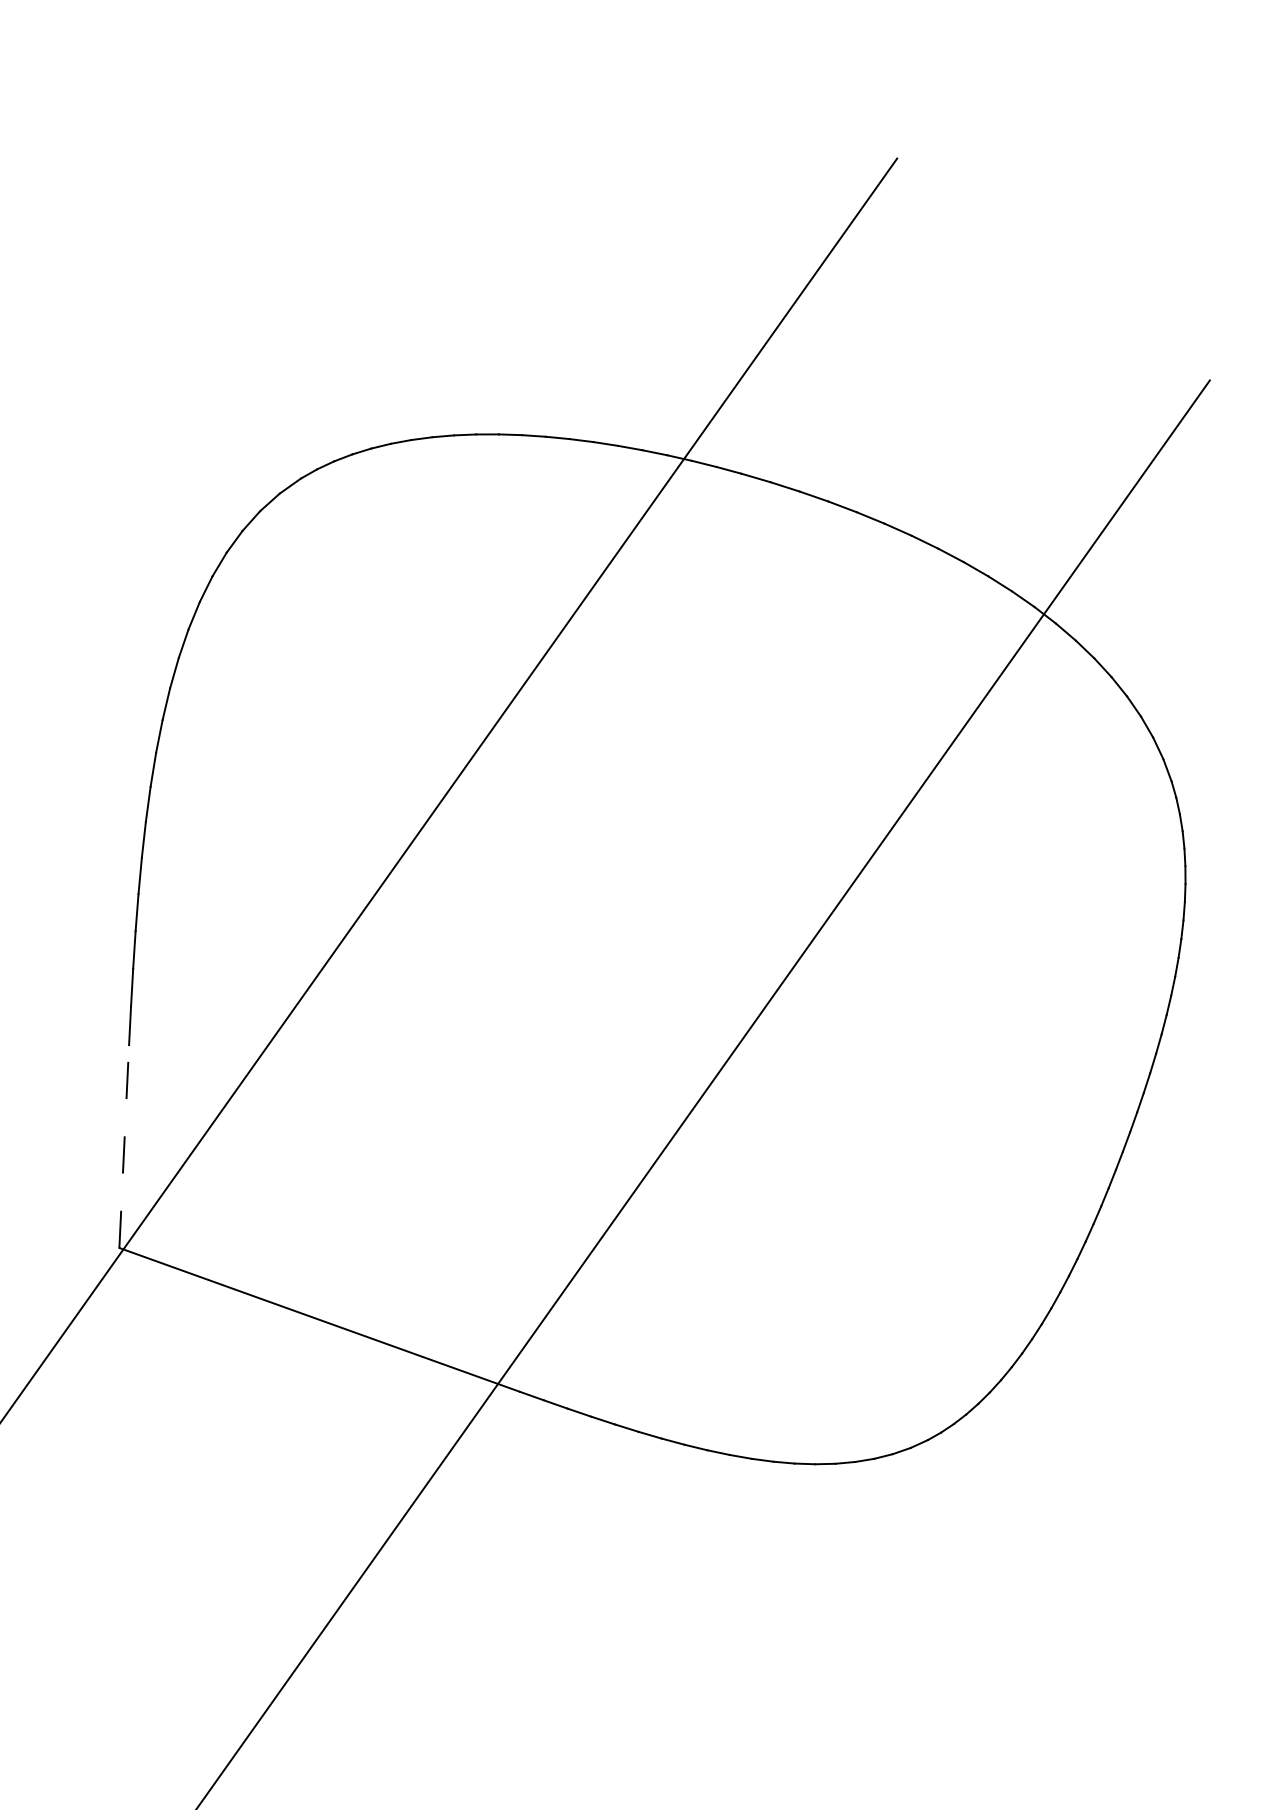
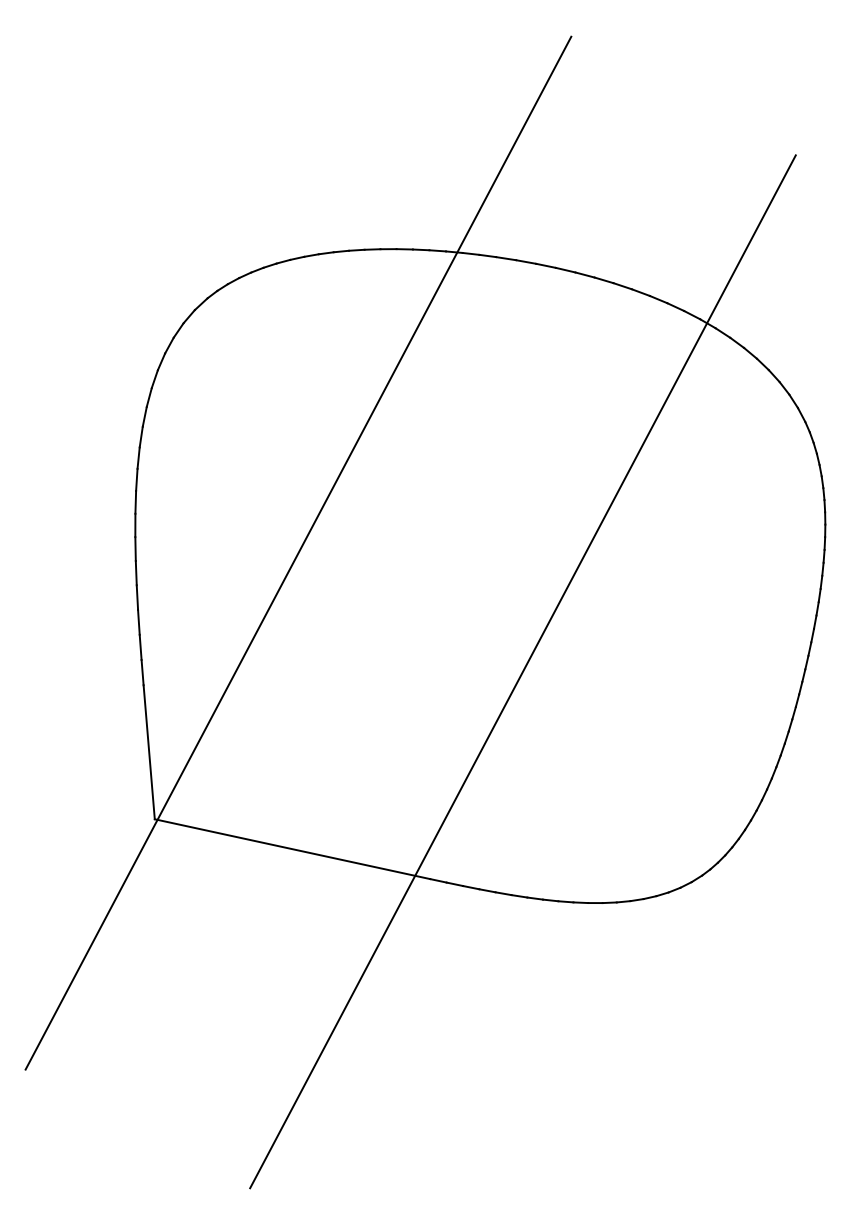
line: (124, 1145) -> (149, 751), dashed -> solid

